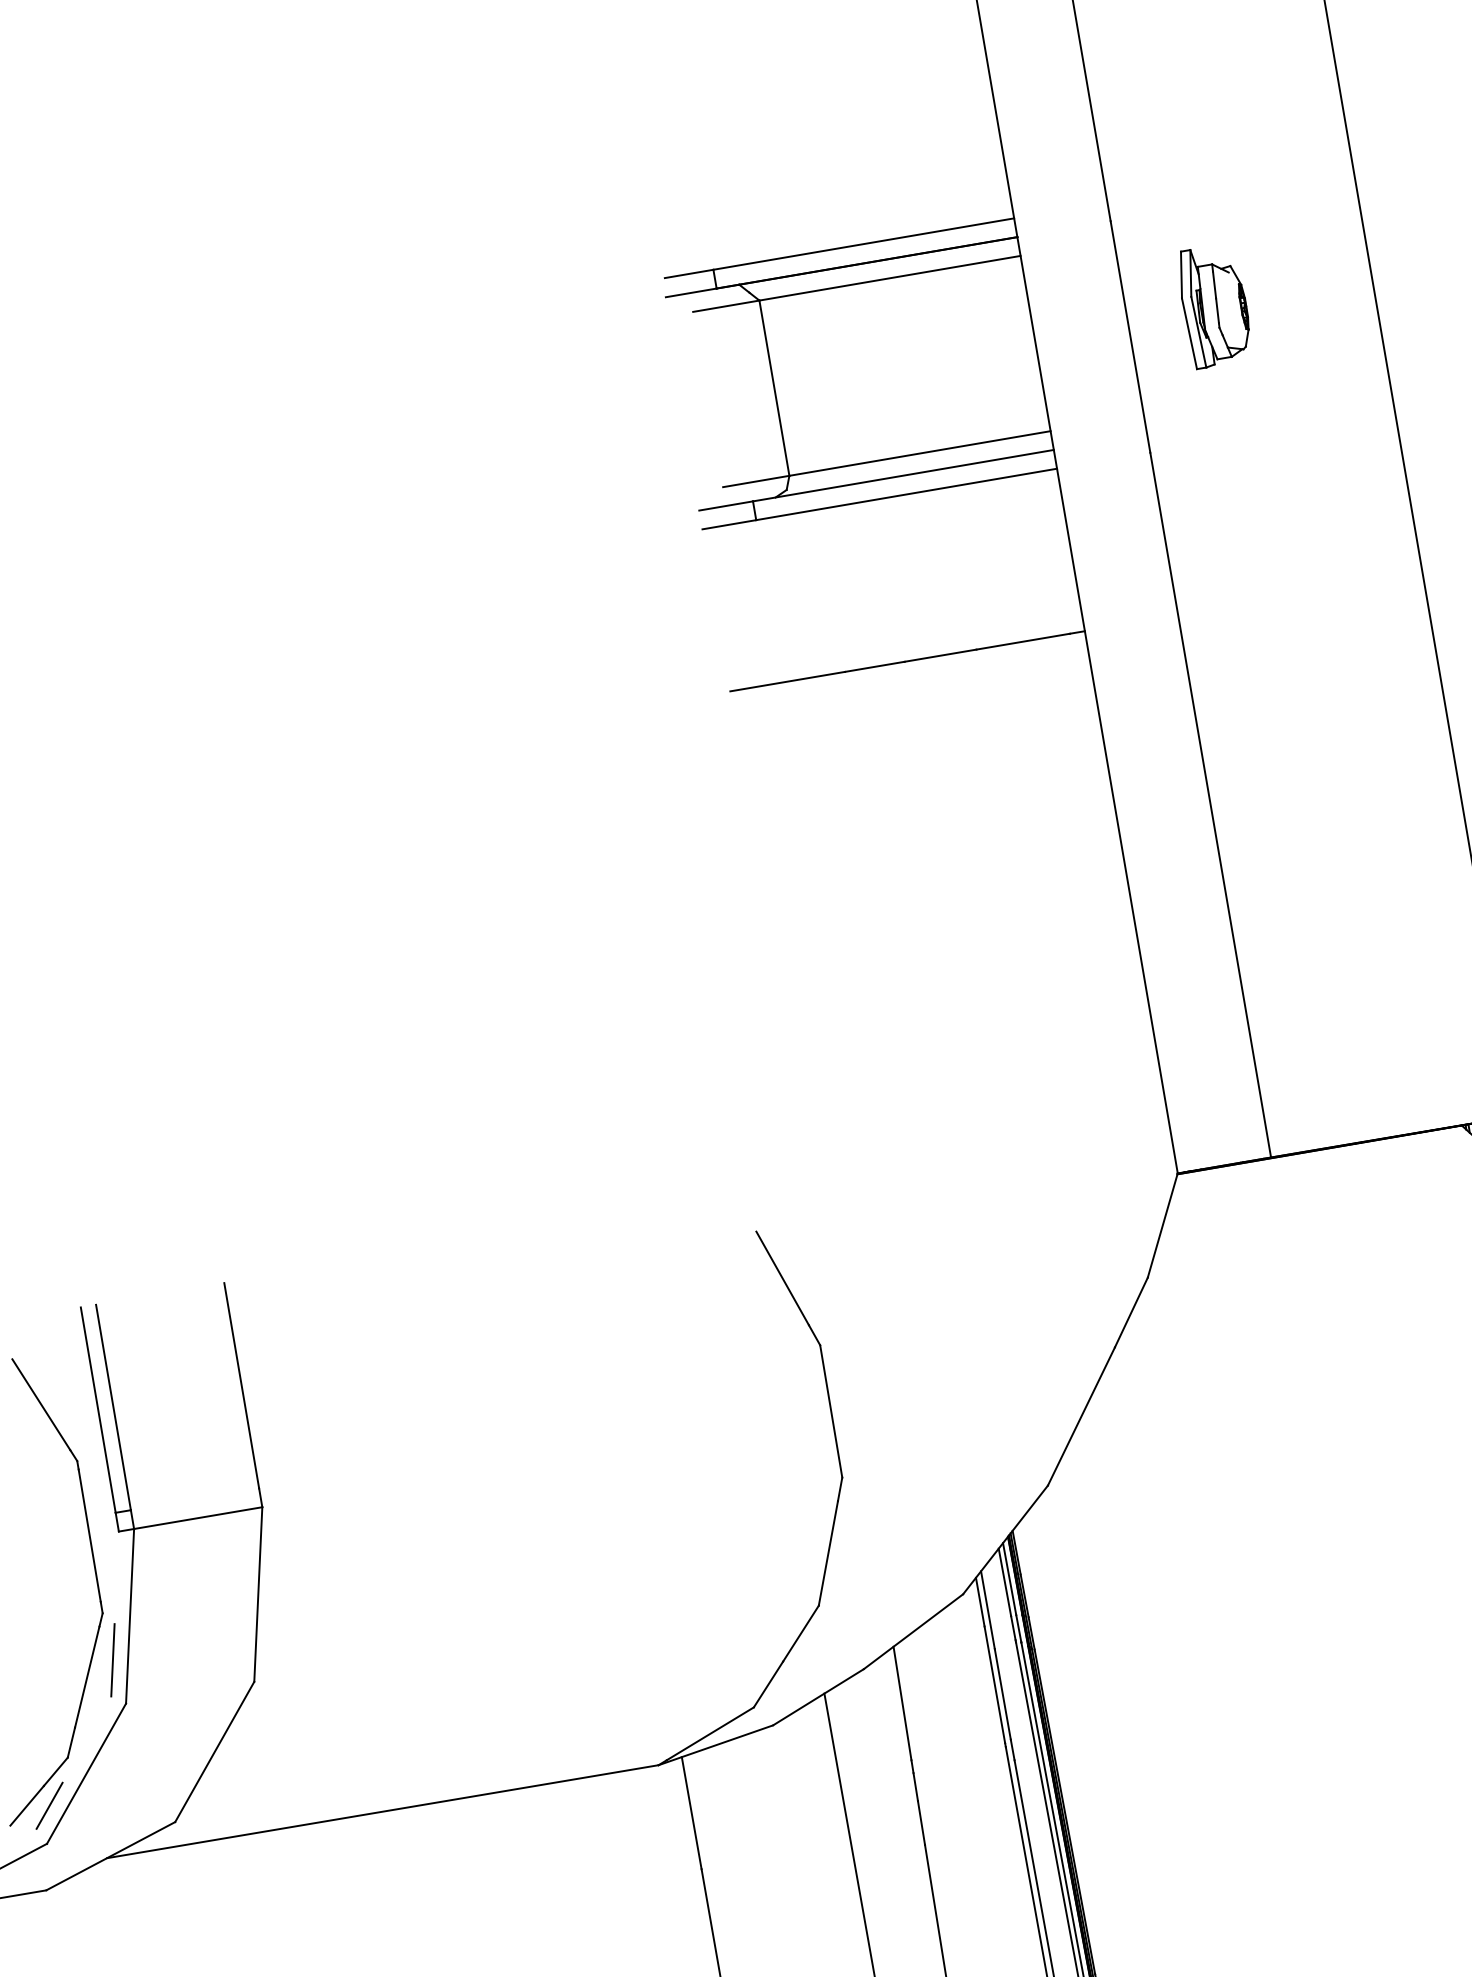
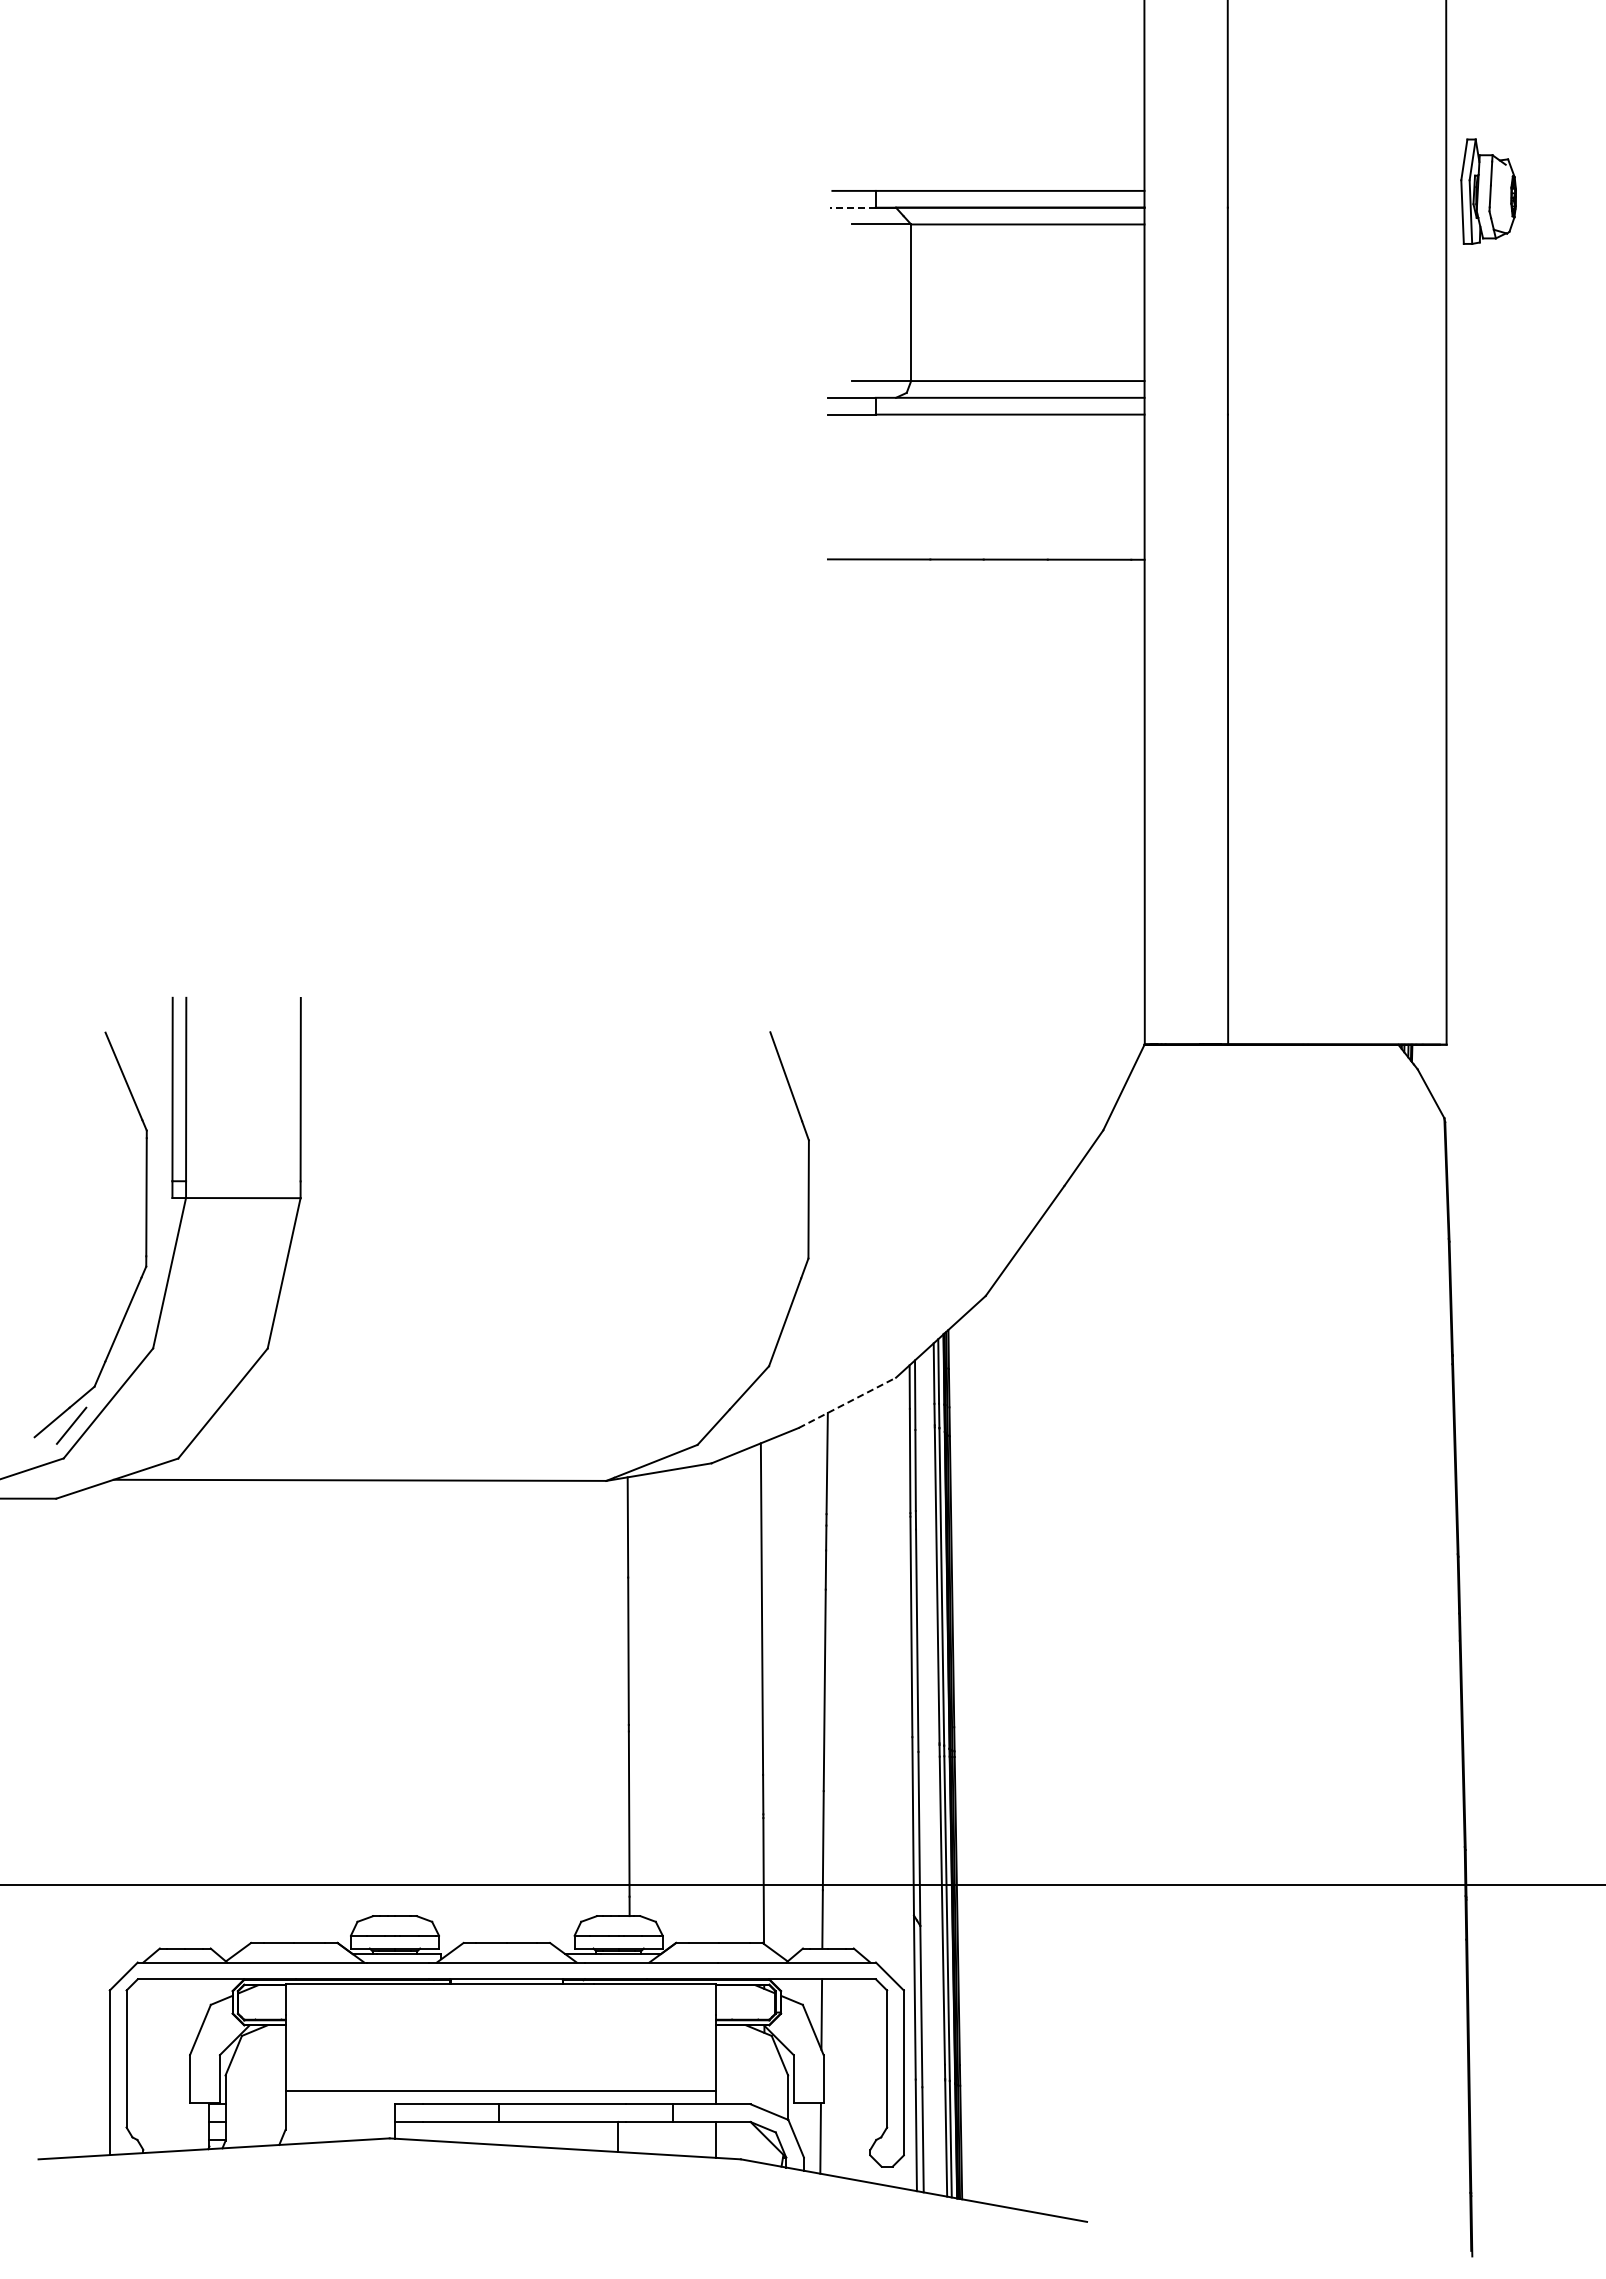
line: (691, 292) -> (853, 207), solid -> dashed
part: (1214, 305) -> (1488, 191), moved
line: (913, 1631) -> (847, 1402), solid -> dashed
line: (113, 1659) -> (148, 1308), removed

